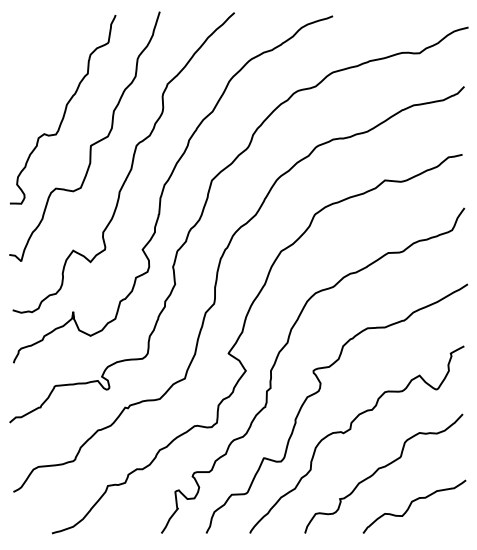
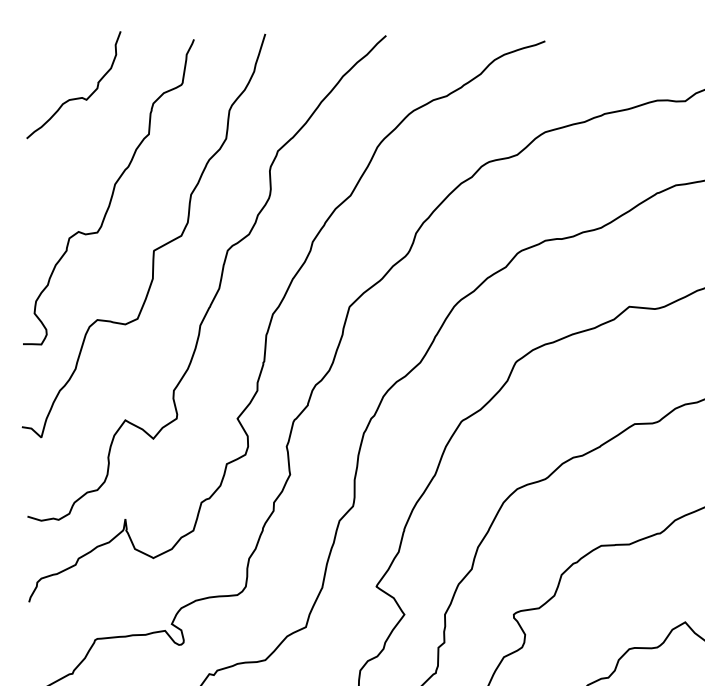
curve: (43, 50) -> (77, 96), added

